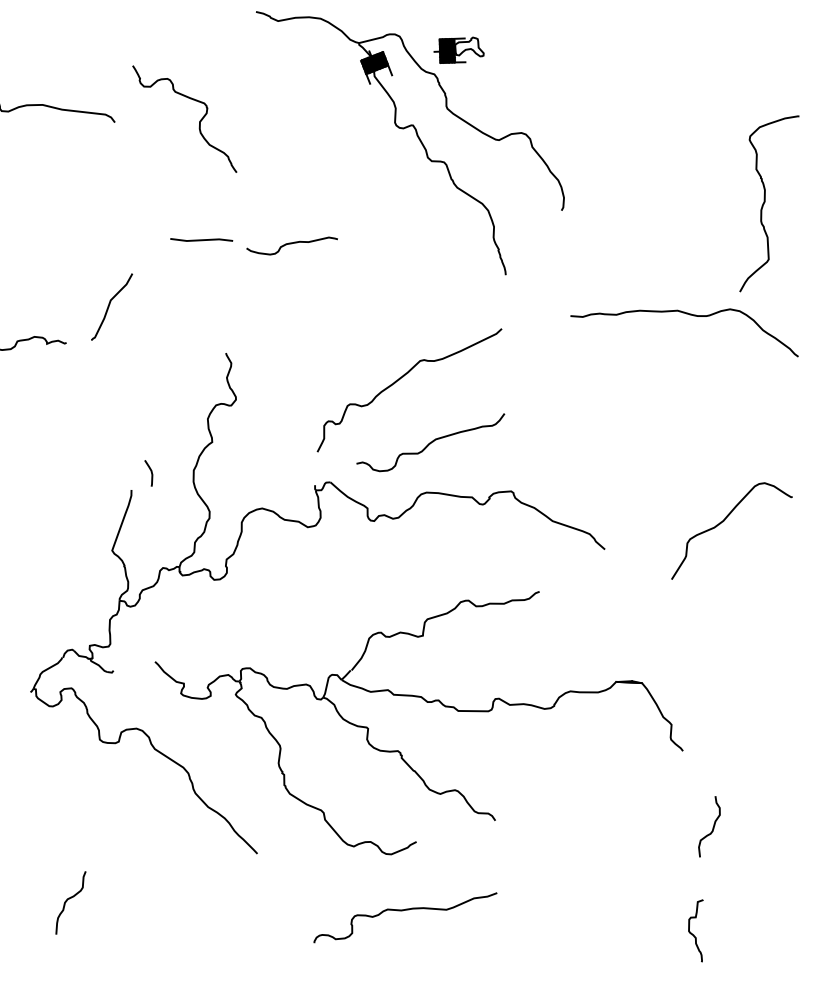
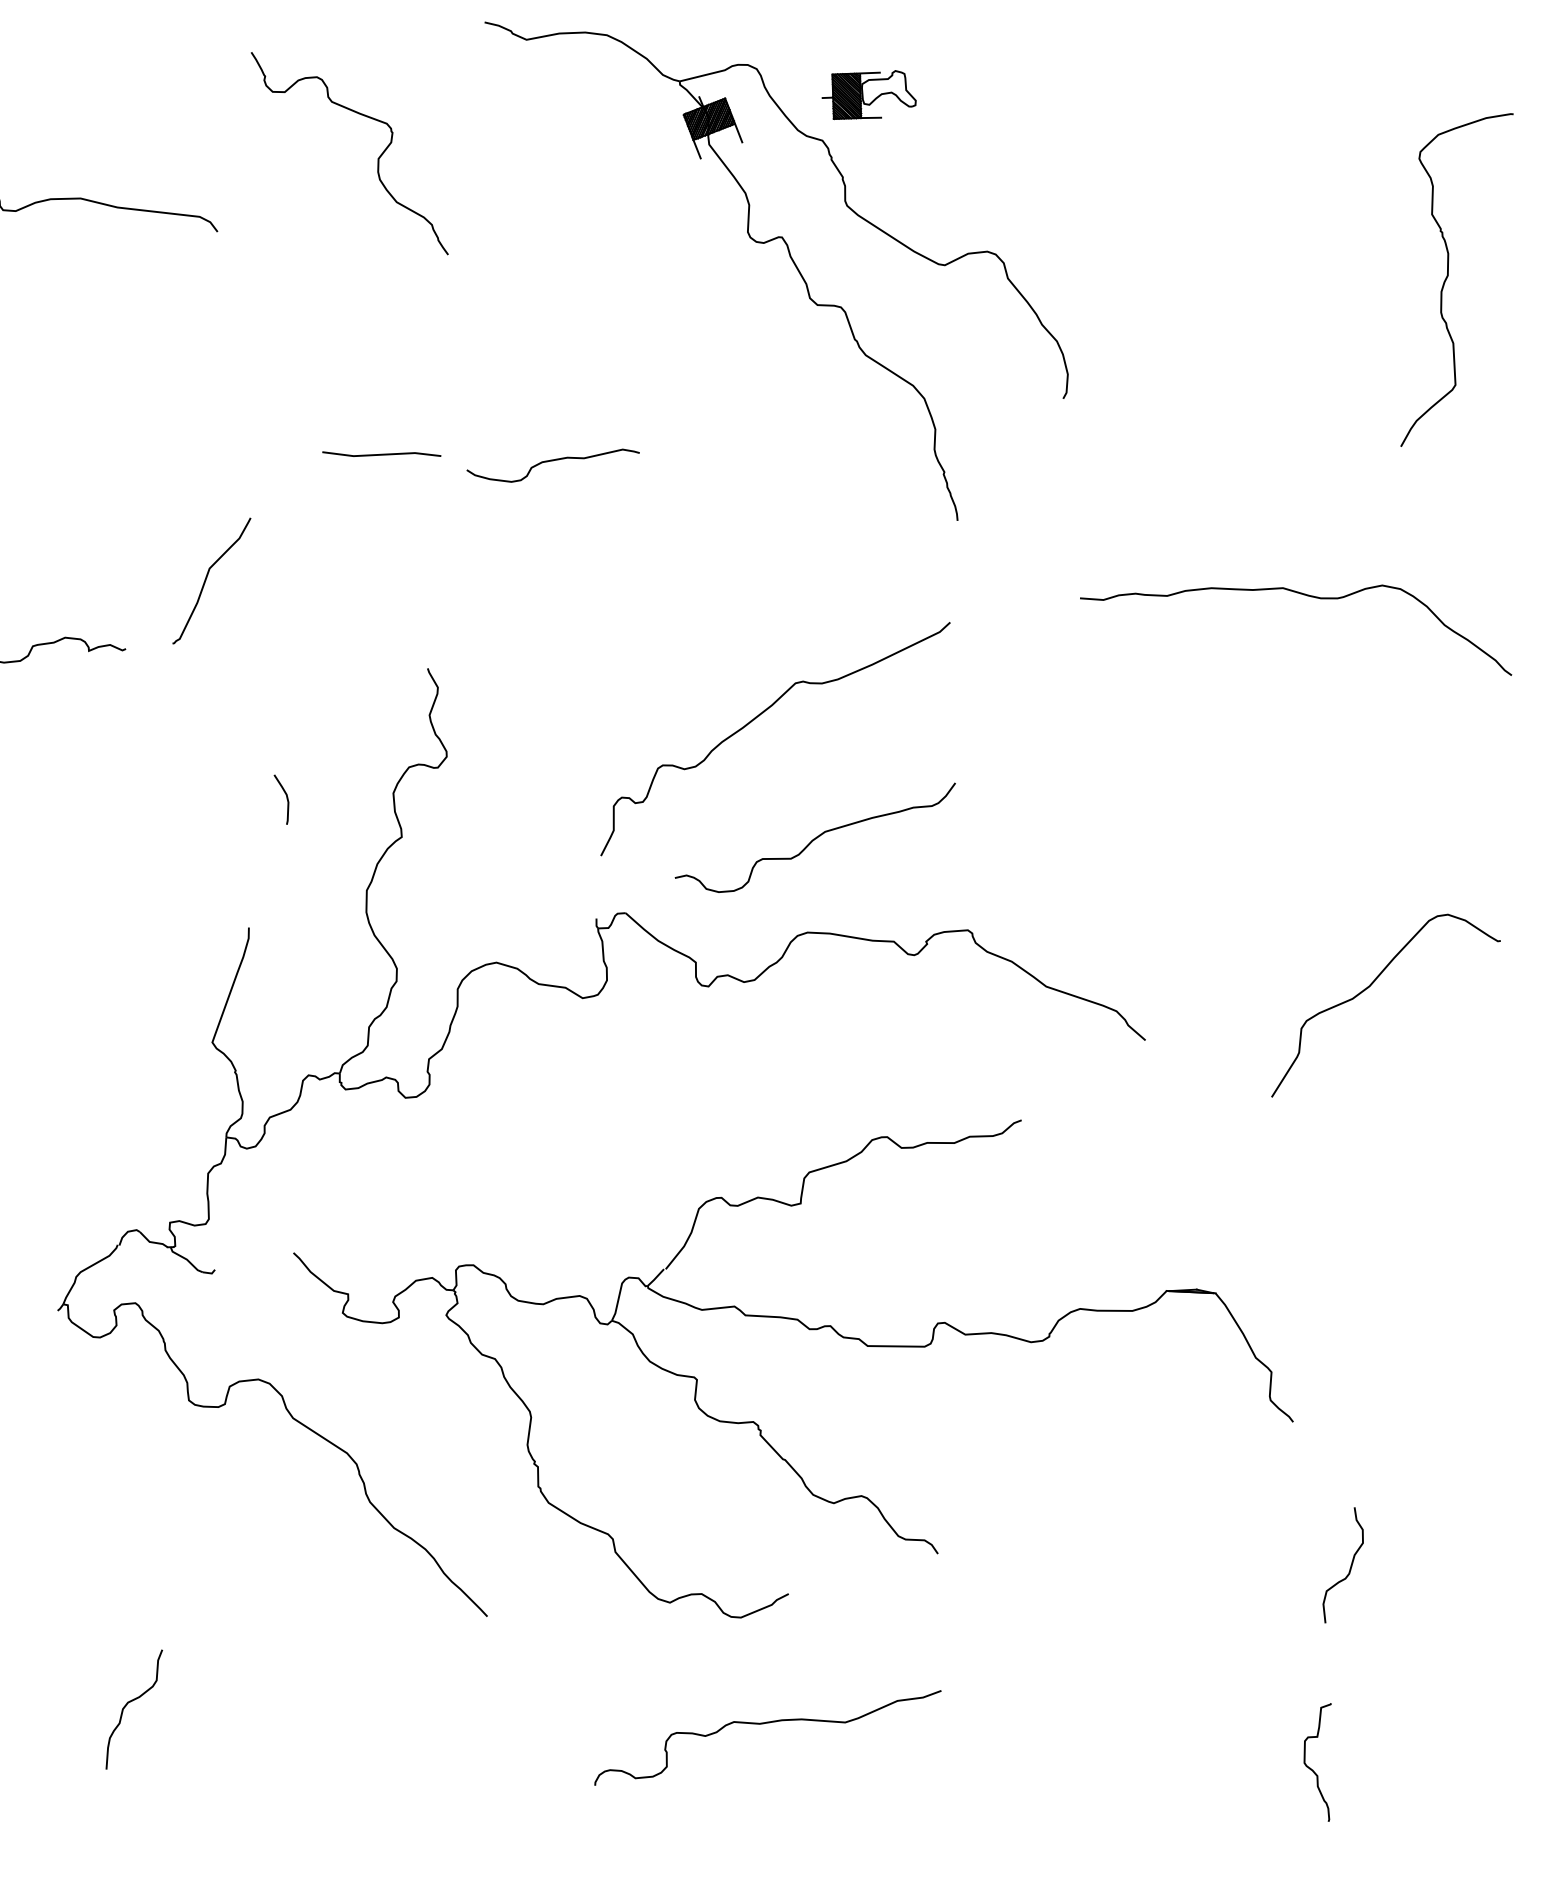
curve: (199, 120) -> (377, 156), moved
curve: (765, 202) -> (1449, 277), moved
curve: (150, 472) -> (284, 797), moved

